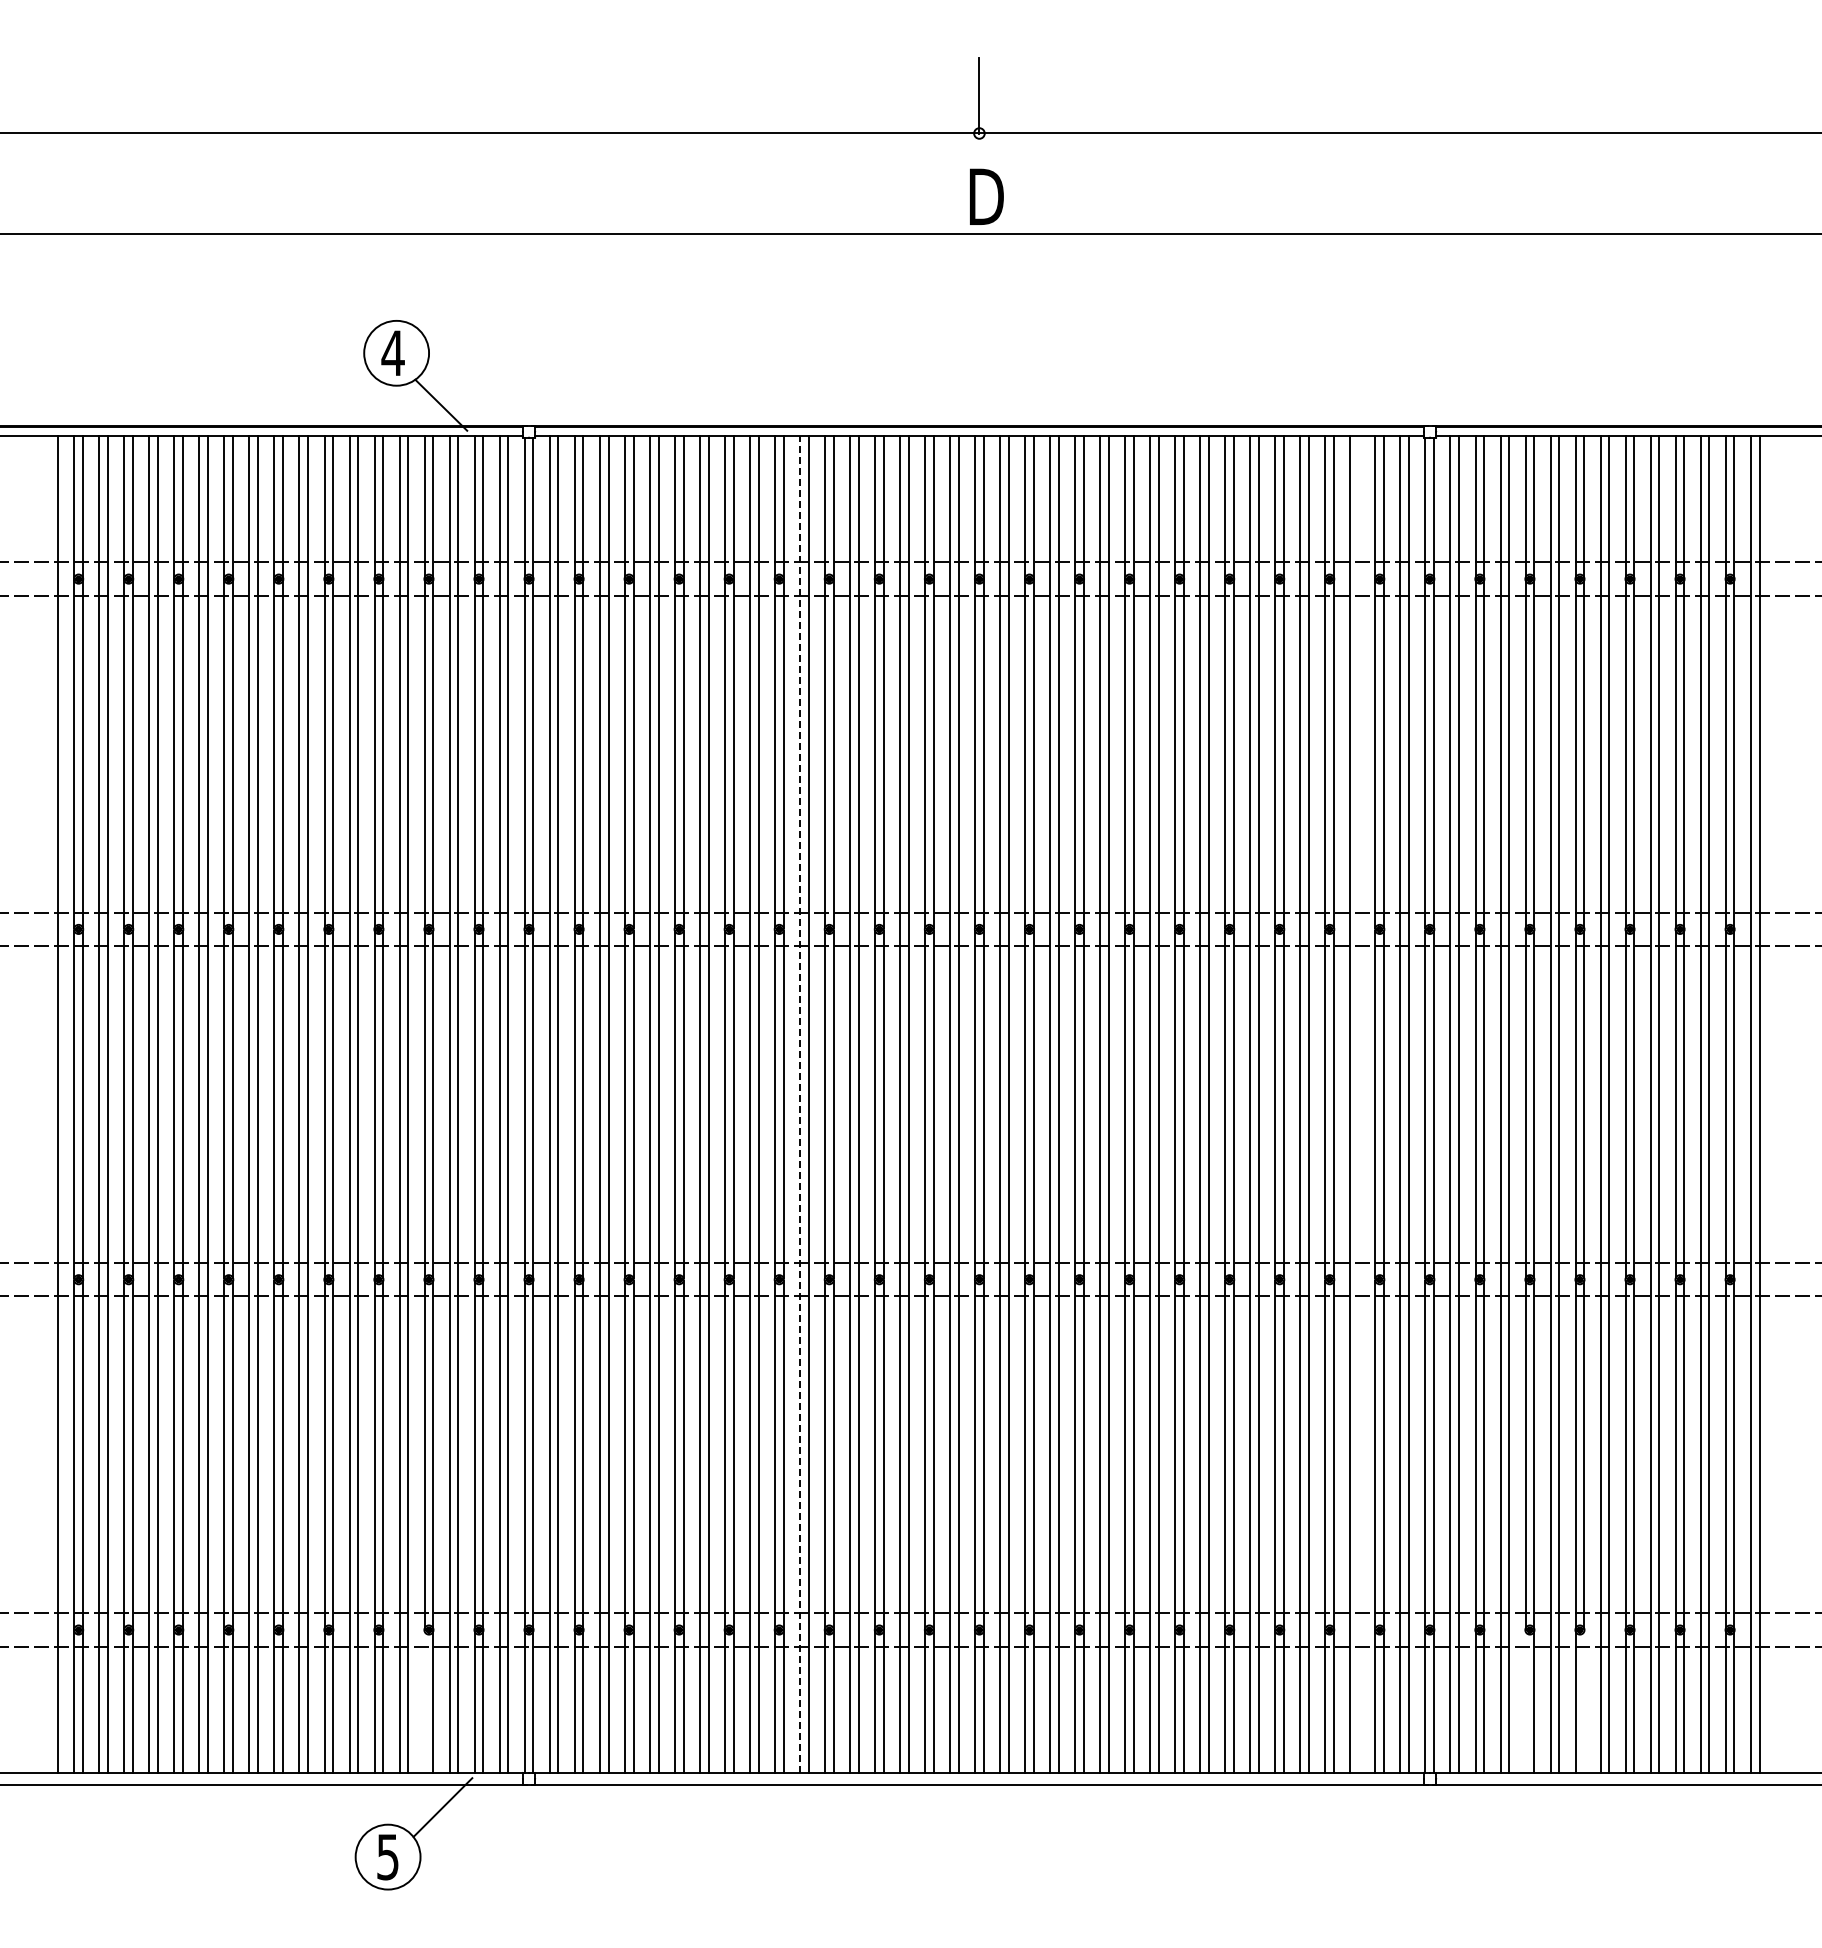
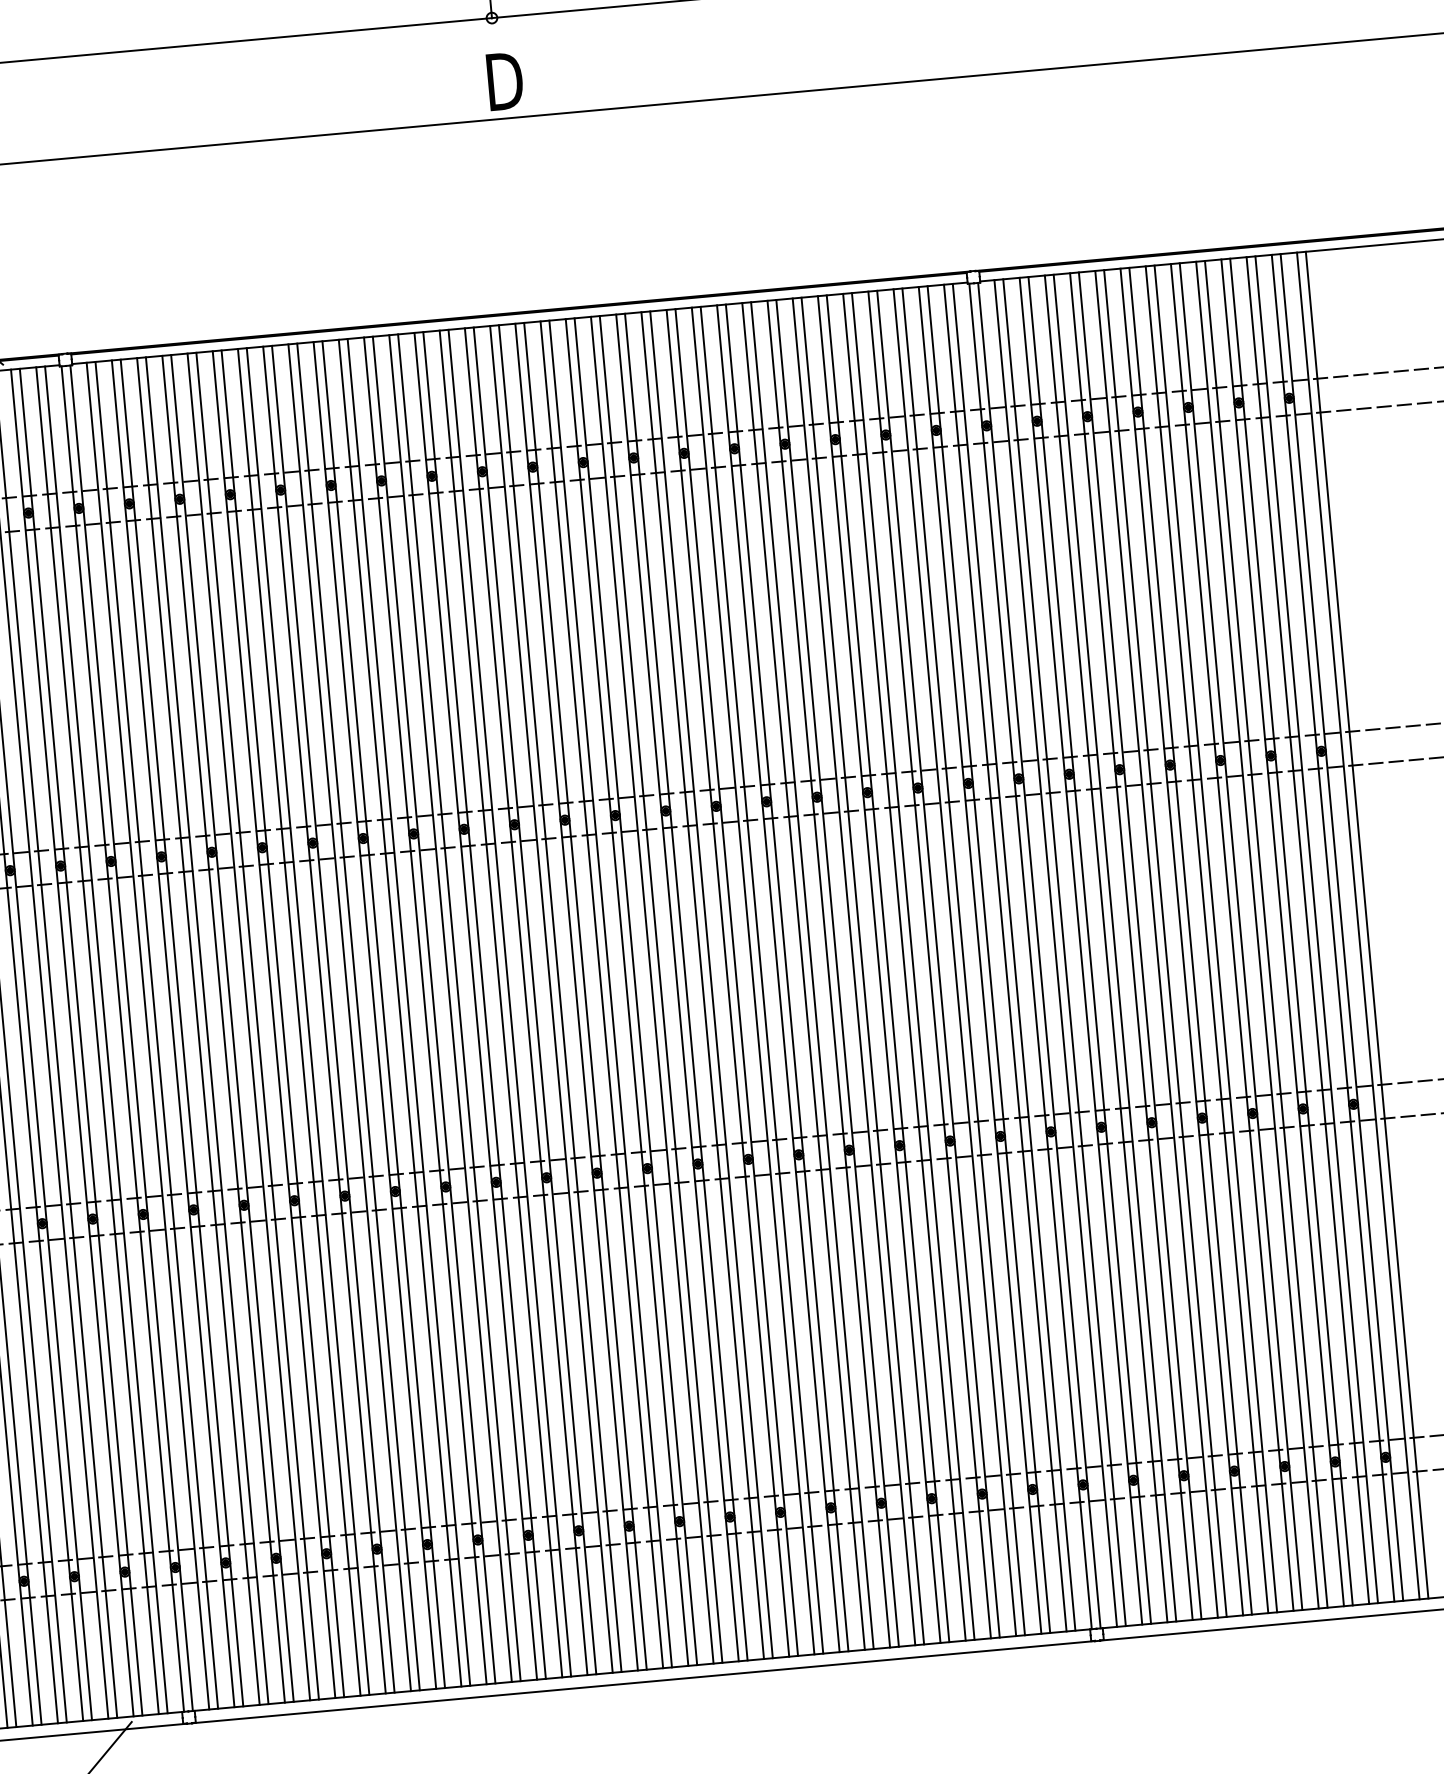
line: (799, 1104) -> (399, 1013), dashed -> solid
line: (1359, 1104) -> (964, 961), added
line: (424, 1701) -> (76, 1649), added
line: (1525, 1701) -> (1186, 1548), added
line: (1584, 1701) -> (1245, 1542), added

